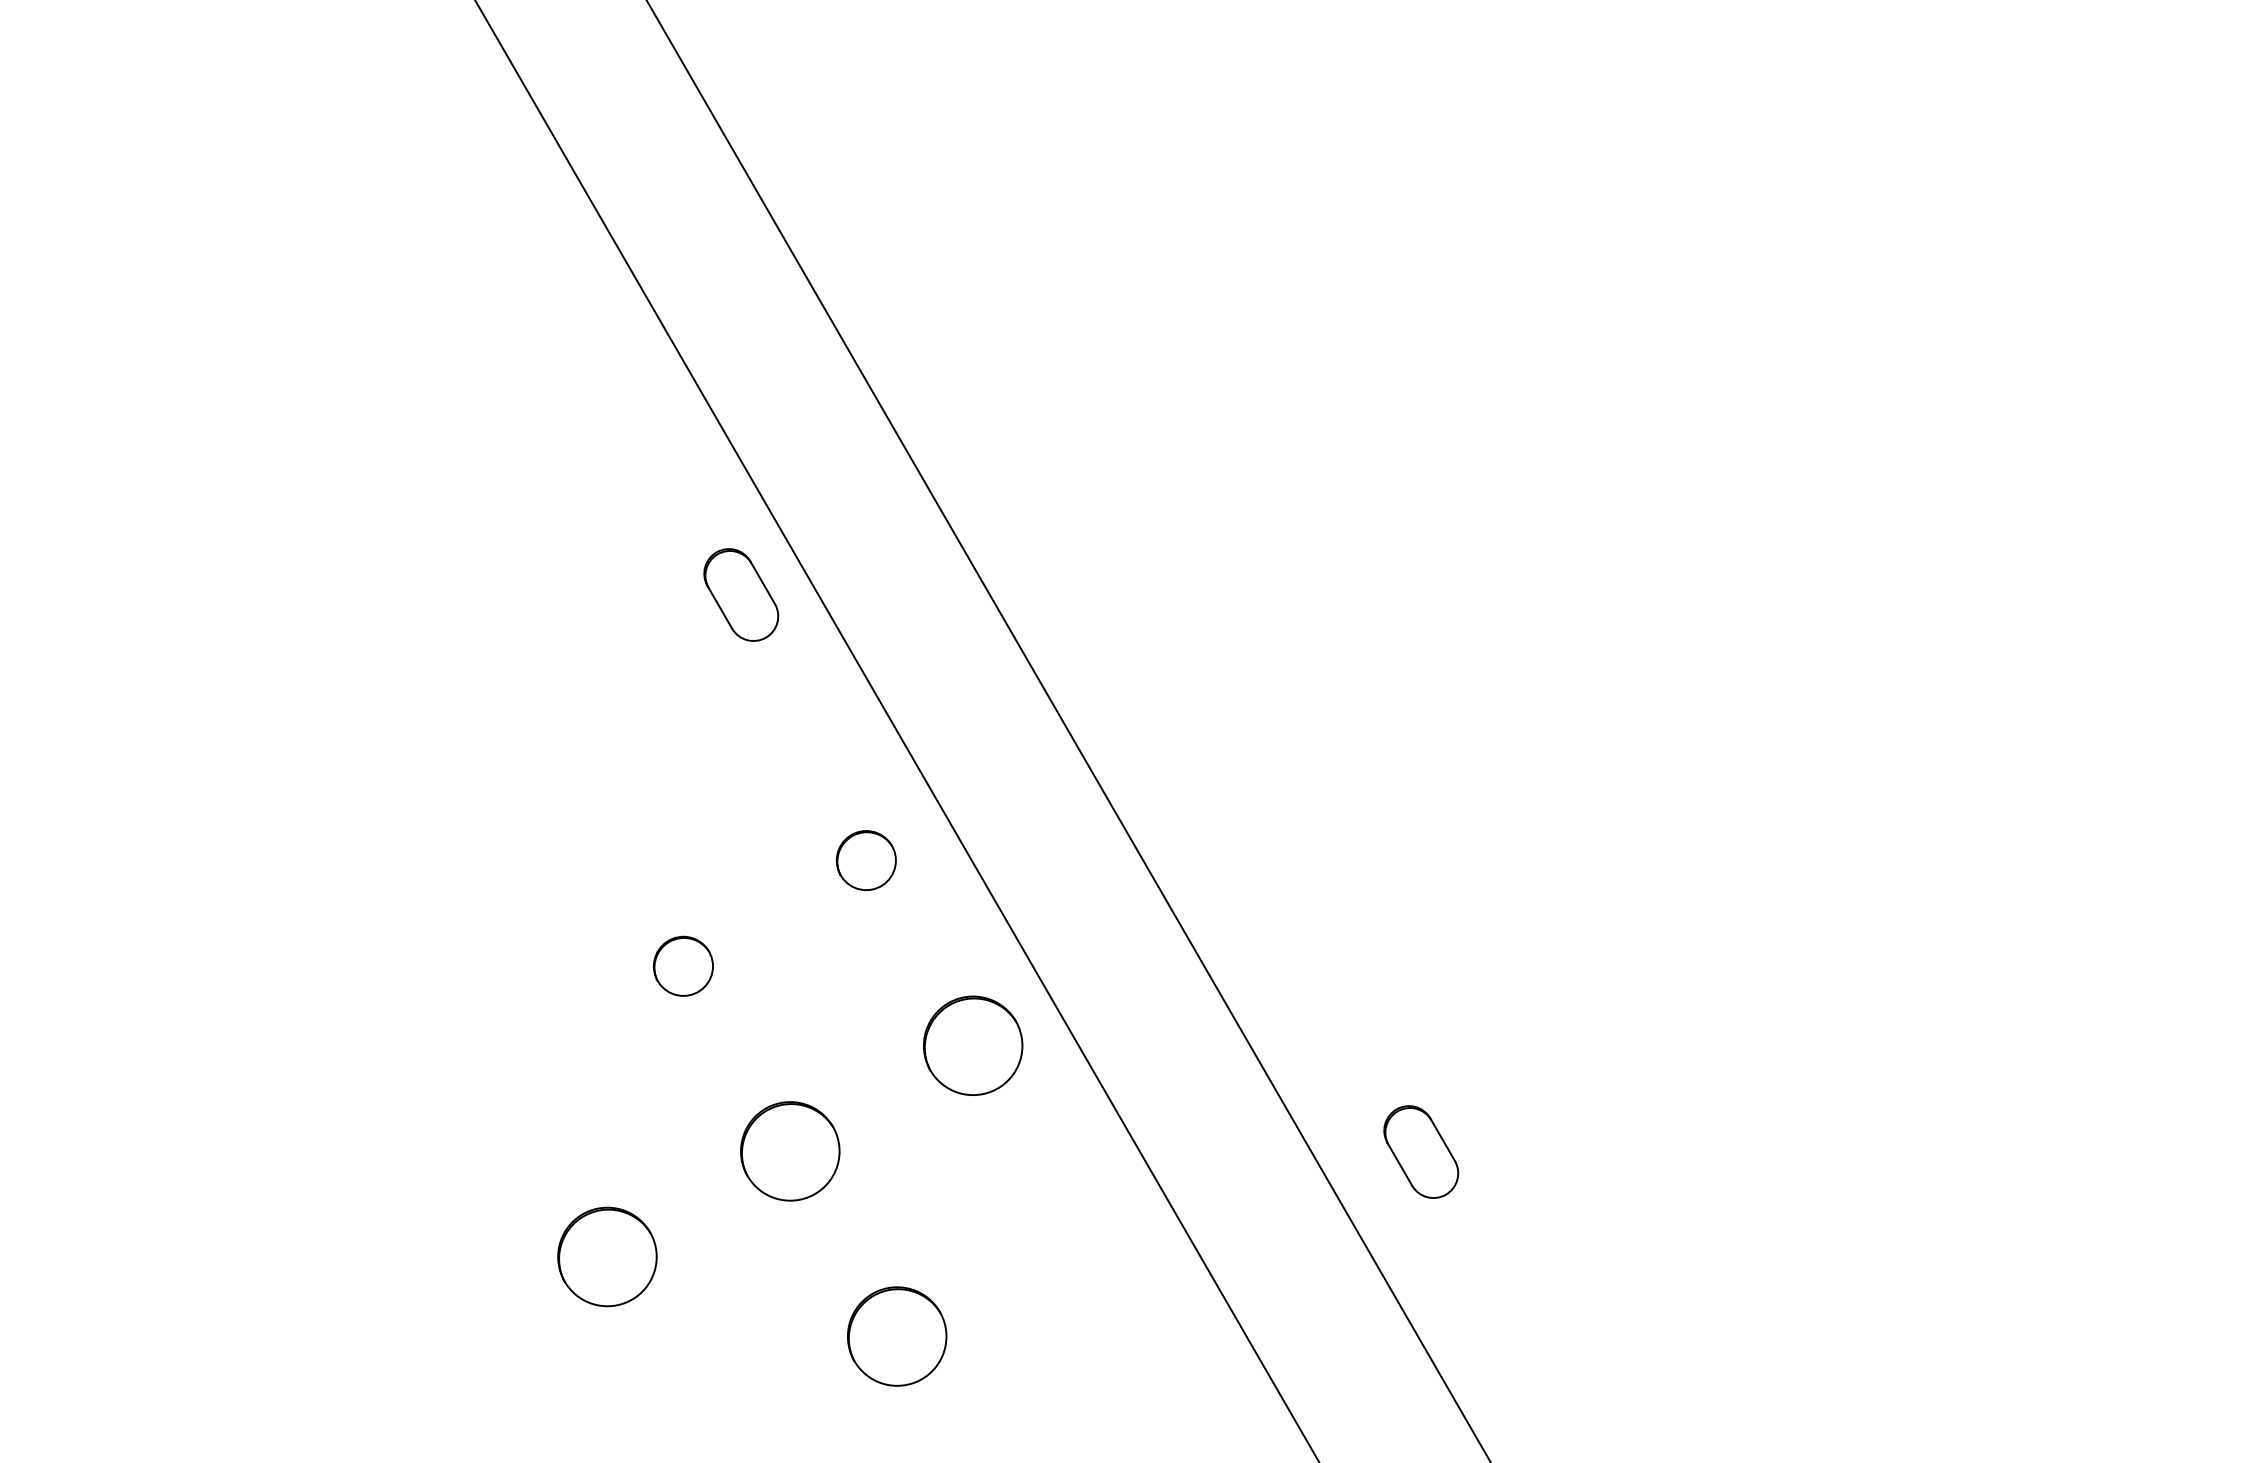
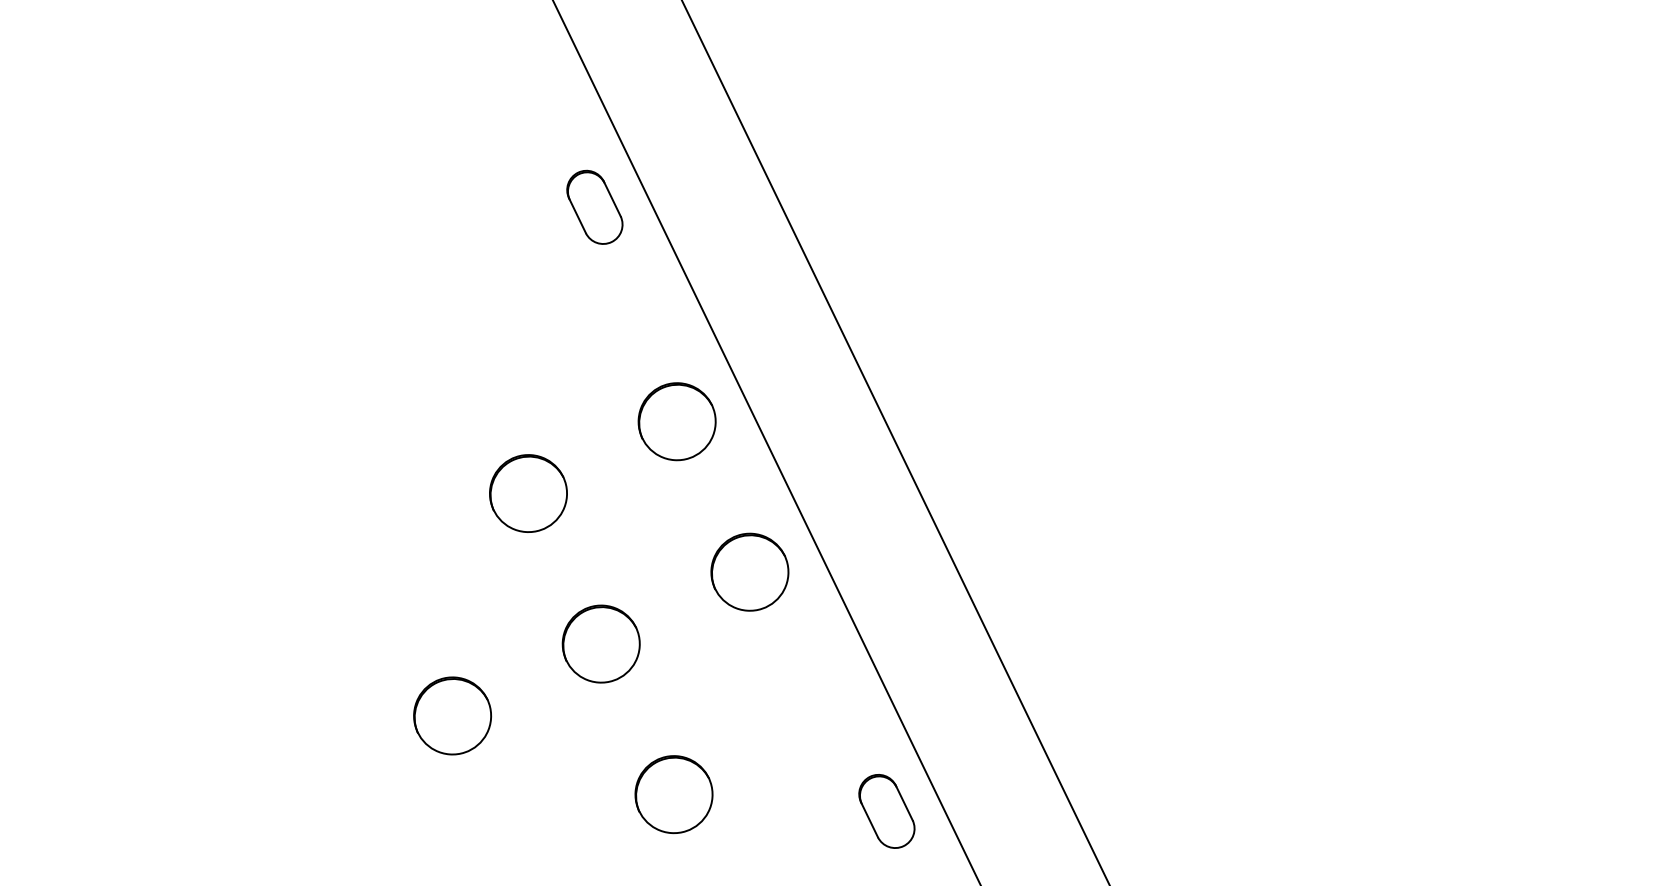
part: (866, 860) -> (677, 421), size x1.67
part: (683, 966) -> (528, 493), size x1.67
part: (1421, 1151) -> (887, 811), moved

